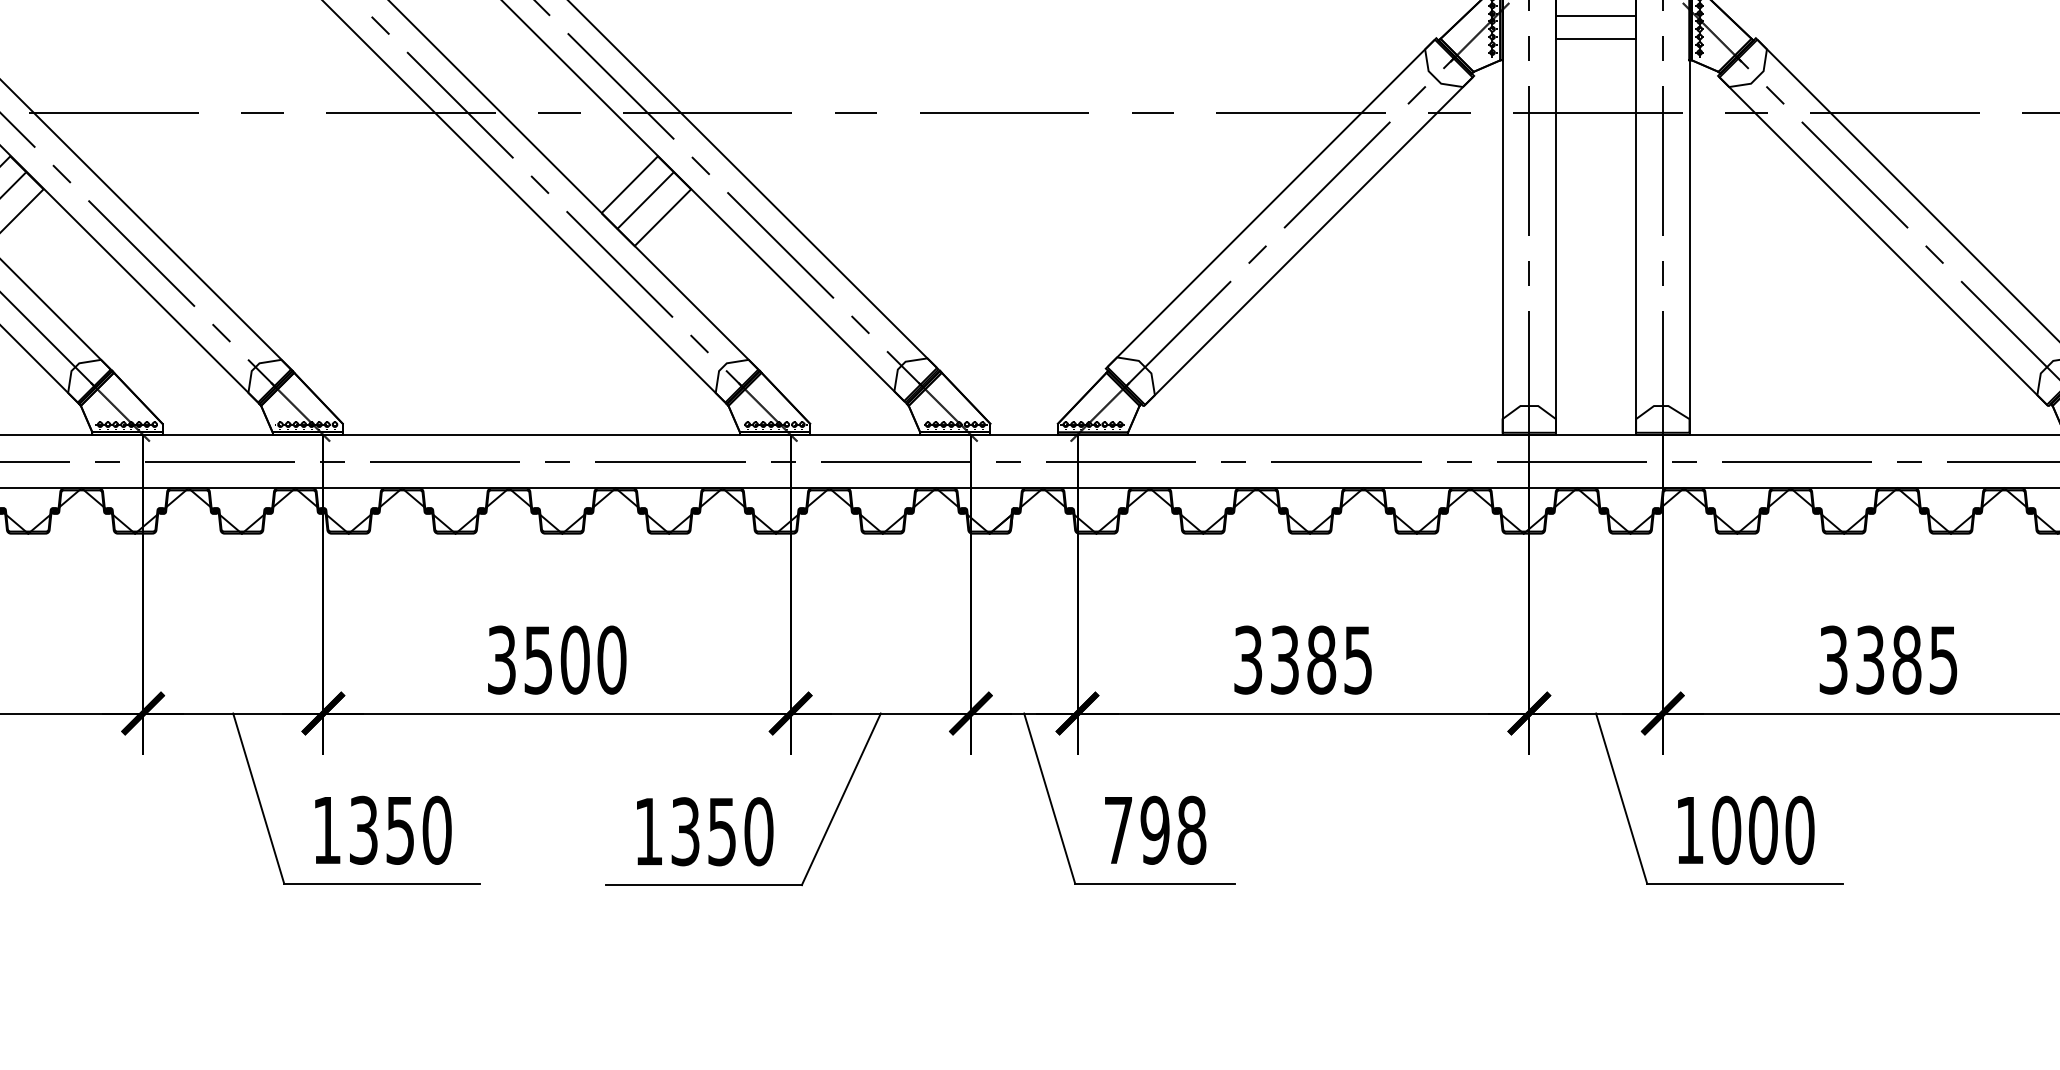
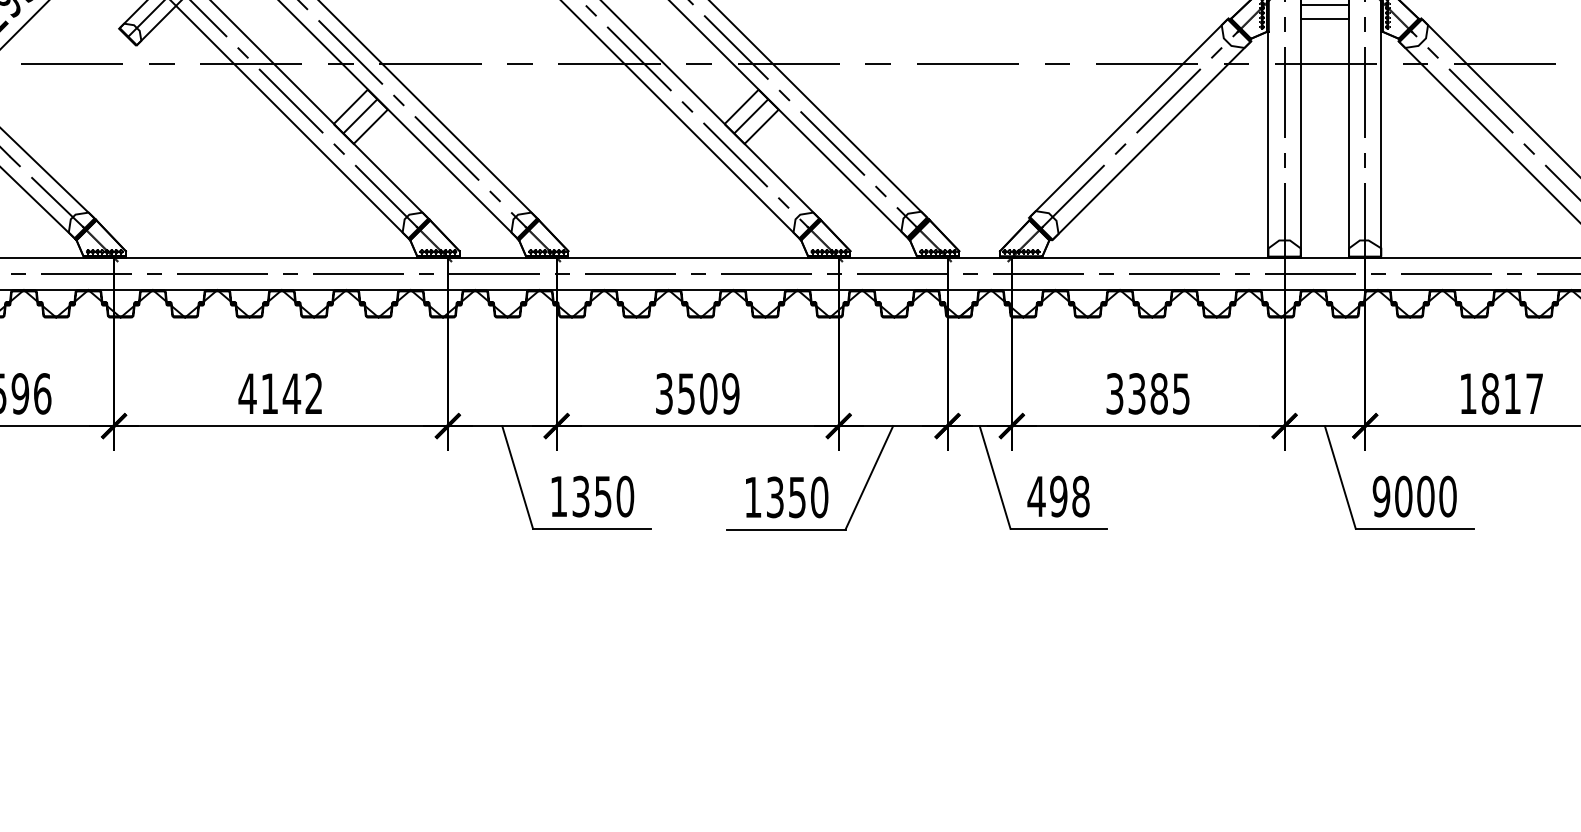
text: (611, 659) -> (730, 393), 3500 -> 3509
text: (1888, 659) -> (1501, 393), 3385 -> 1817
text: (1118, 830) -> (1036, 496), 798 -> 498
text: (1689, 830) -> (1381, 496), 1000 -> 9000

